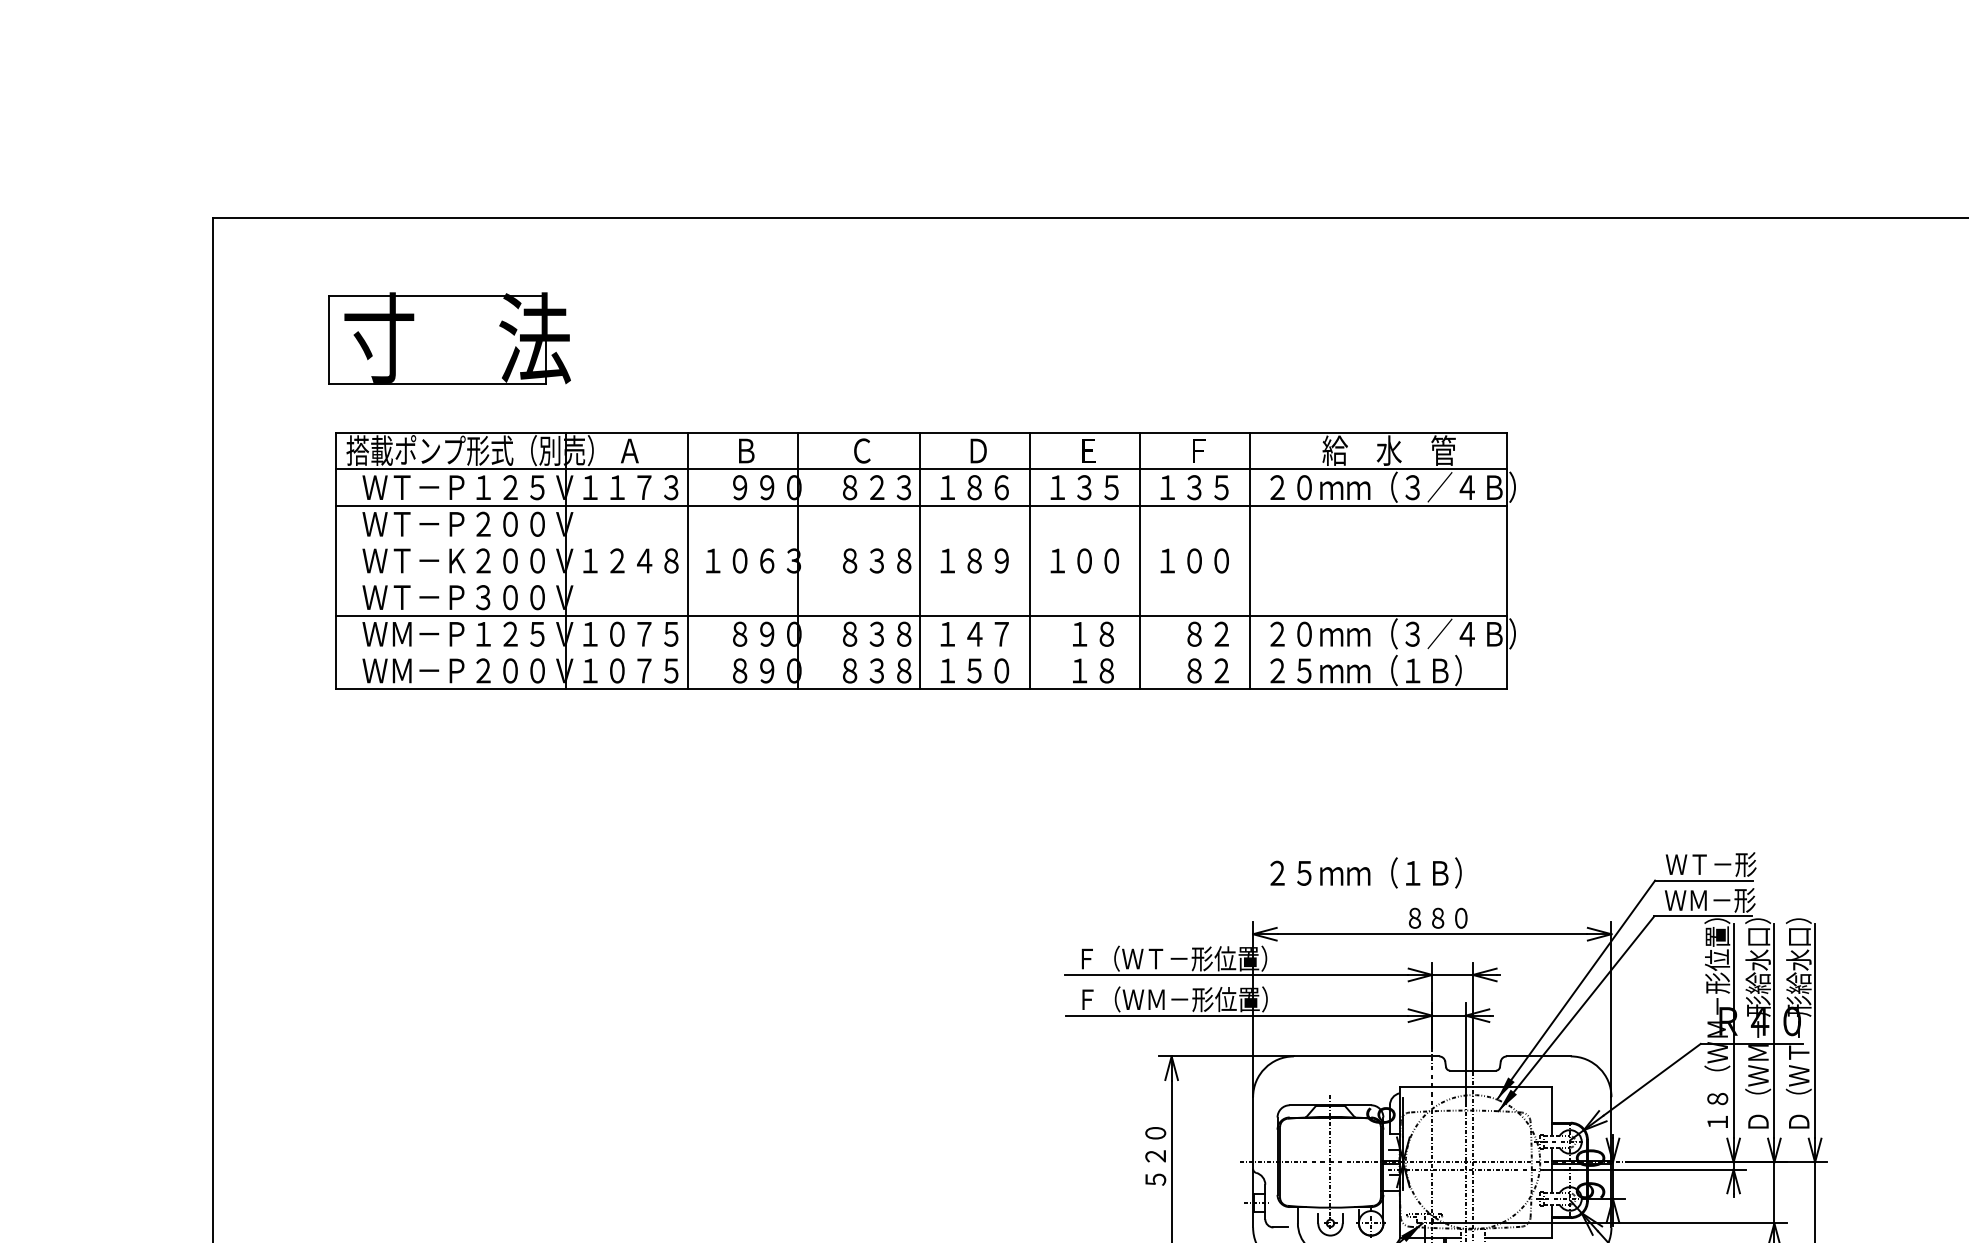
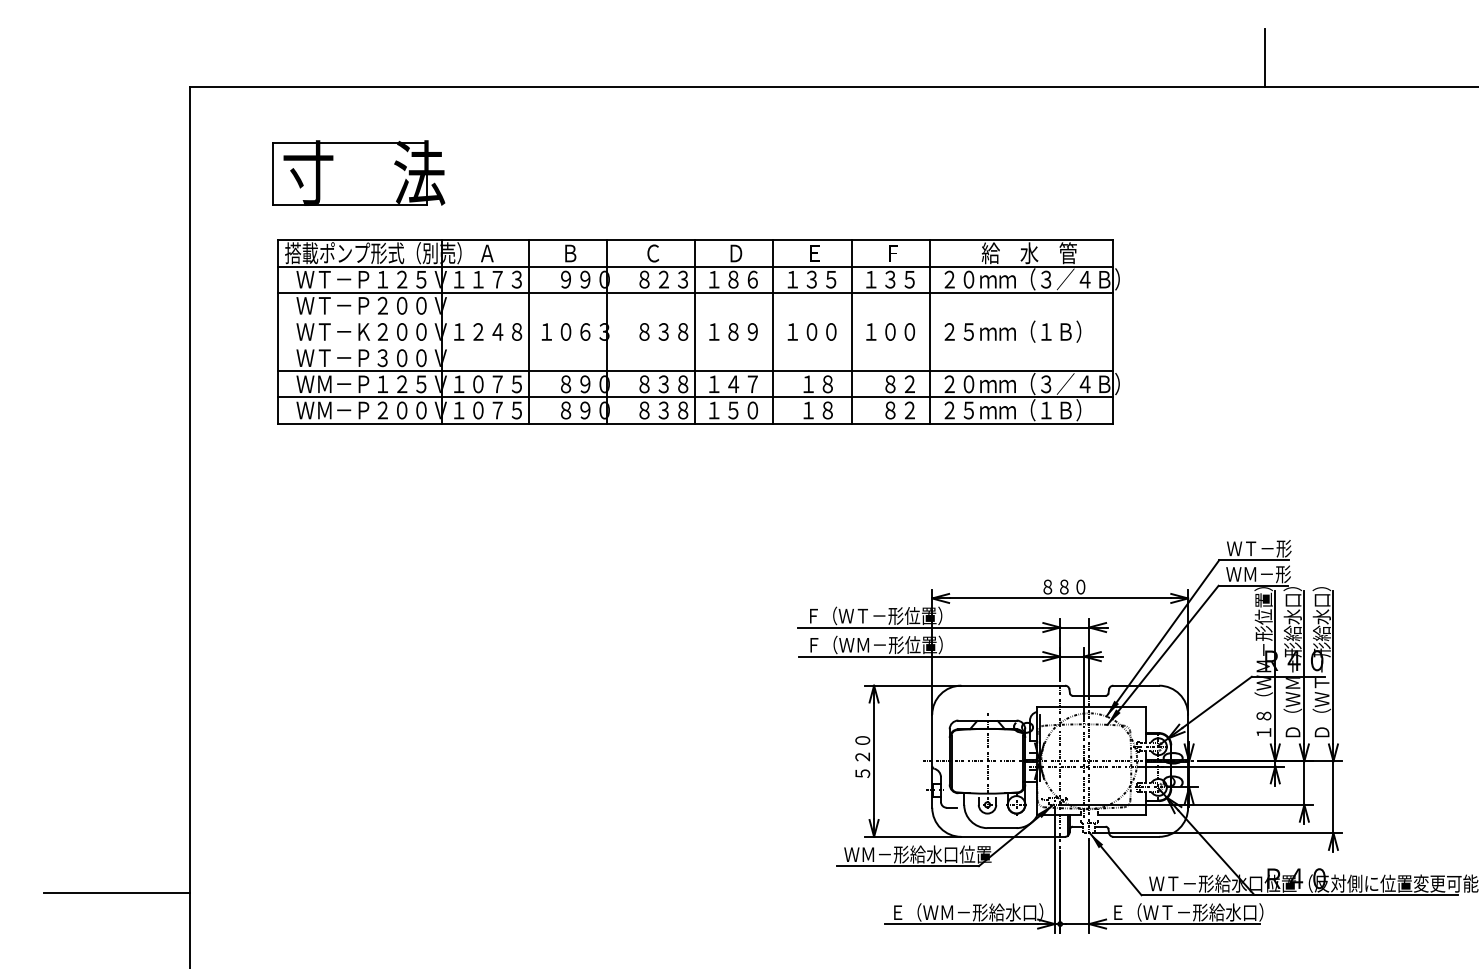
line: (1719, 177) -> (1265, 58), added
line: (921, 652) -> (695, 397), added
text: (1365, 872) -> (1012, 331), moved

